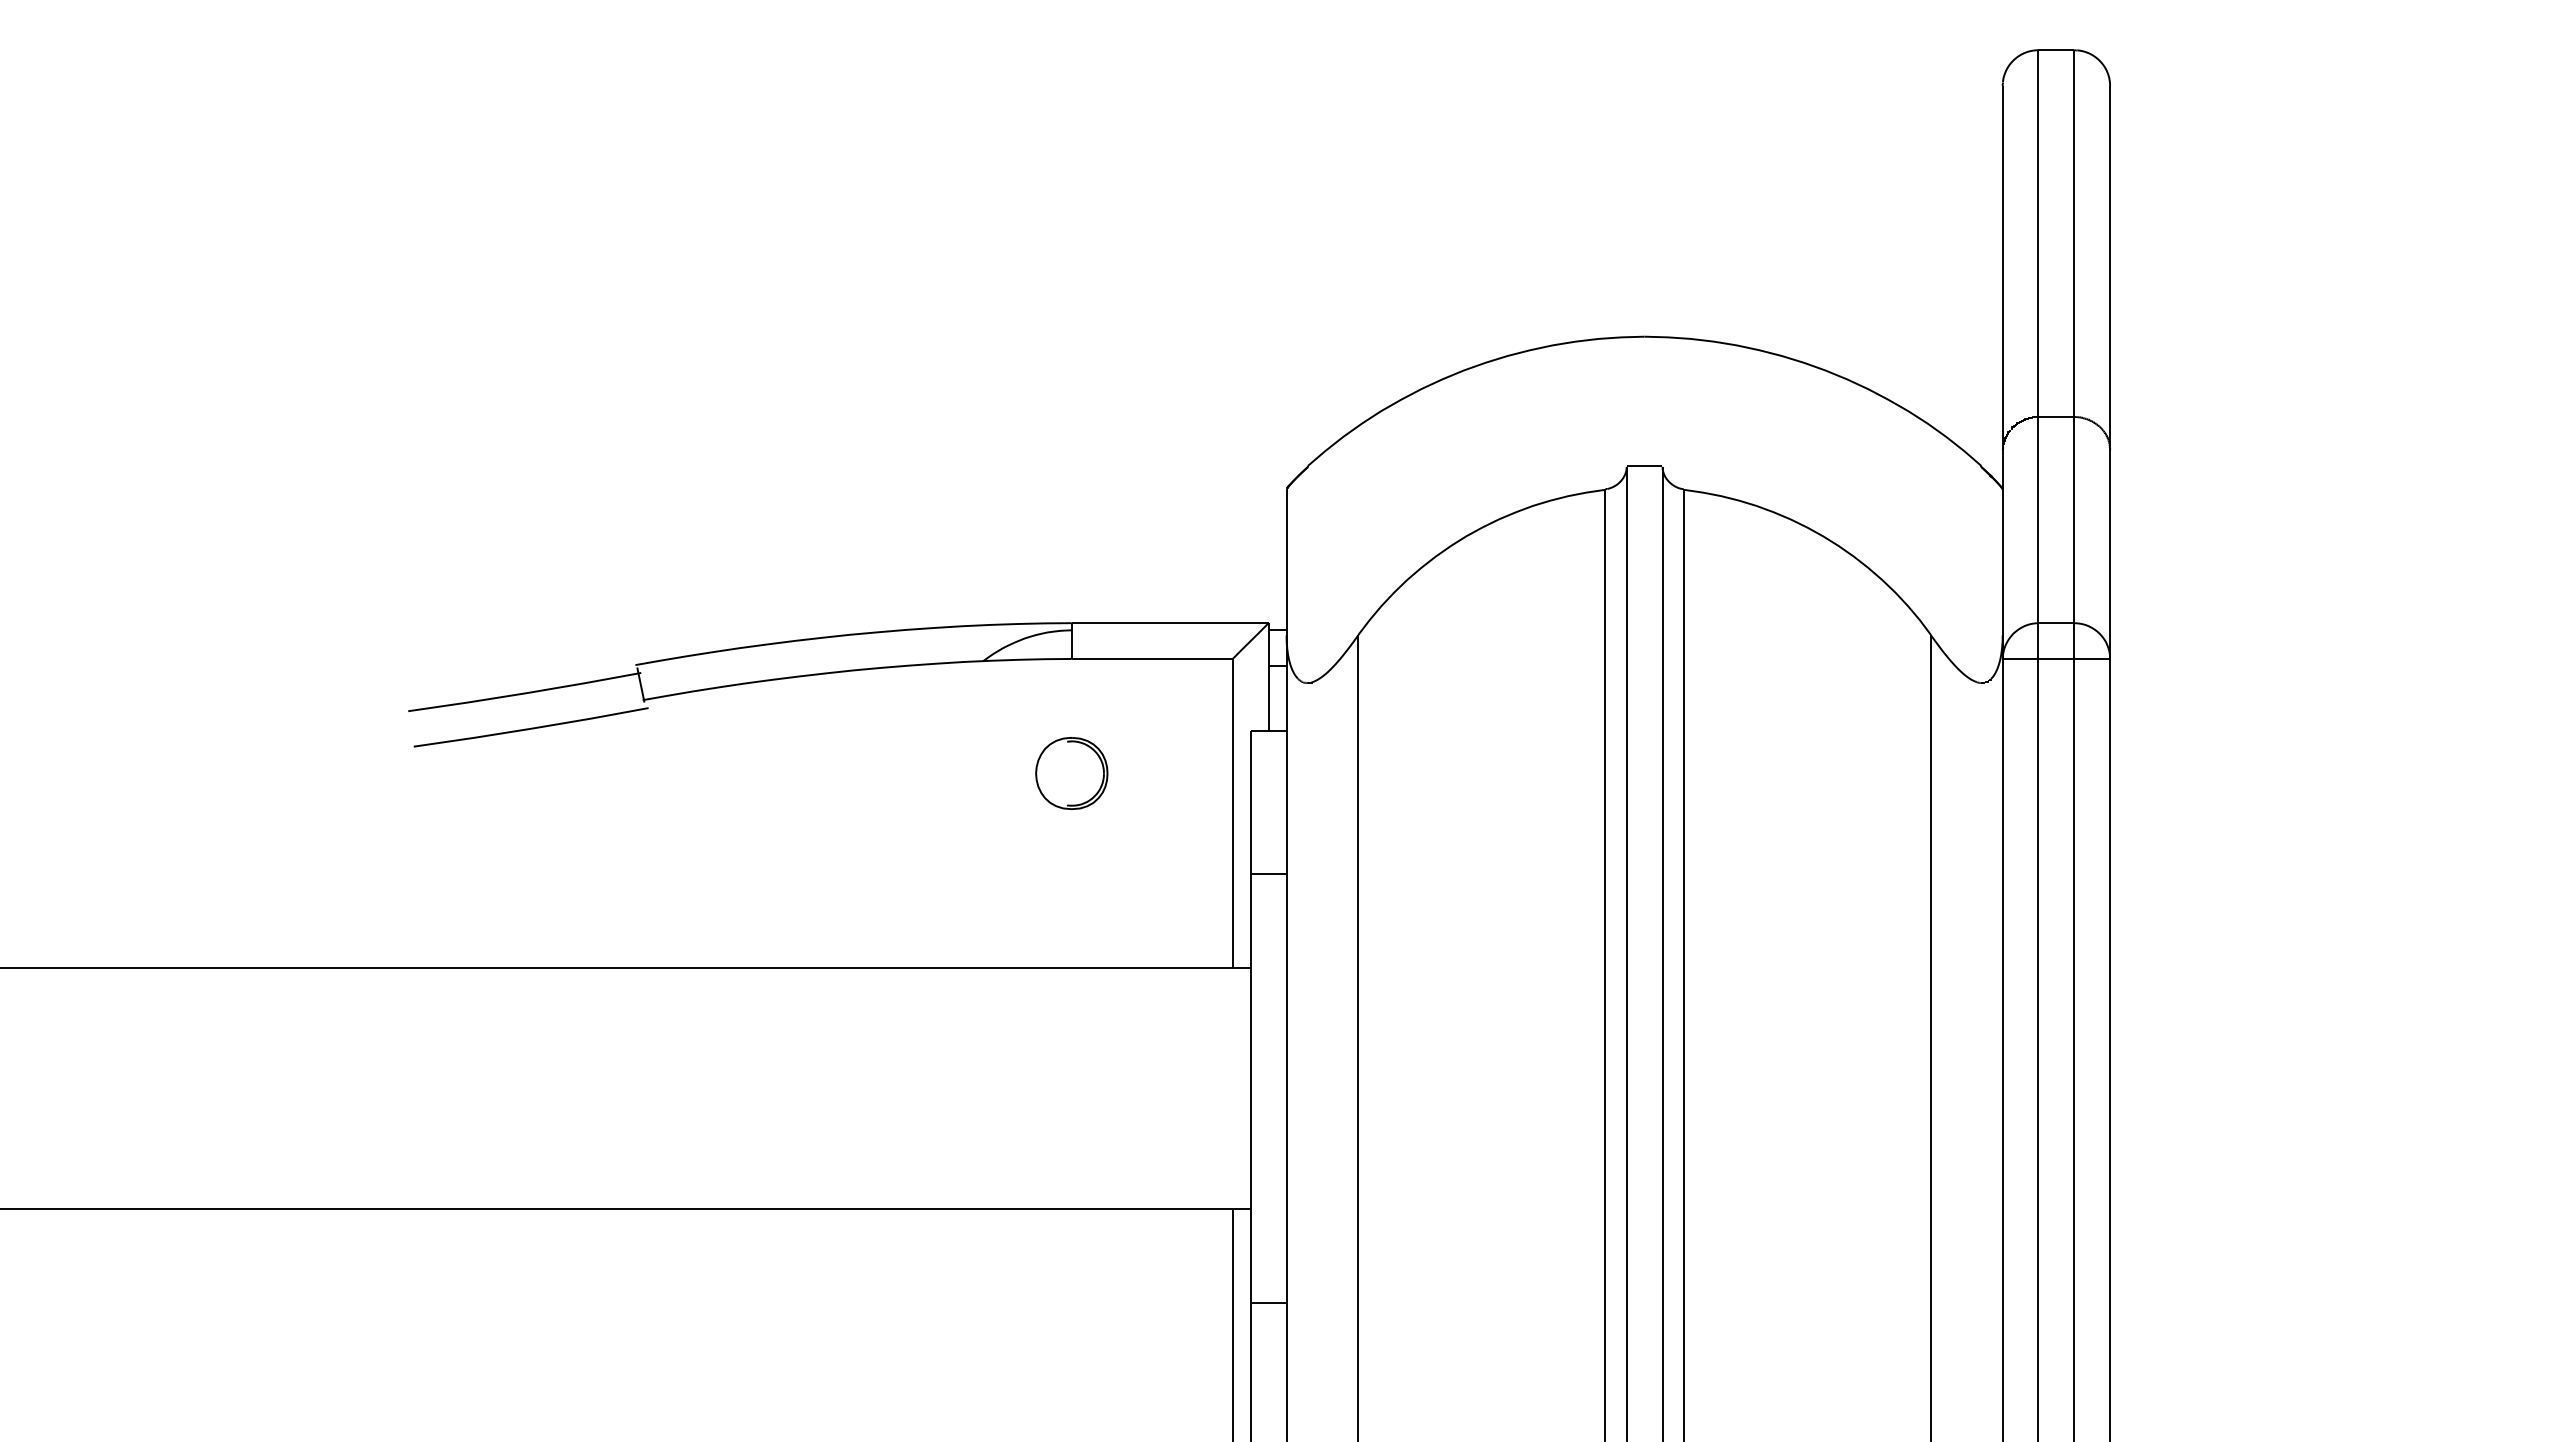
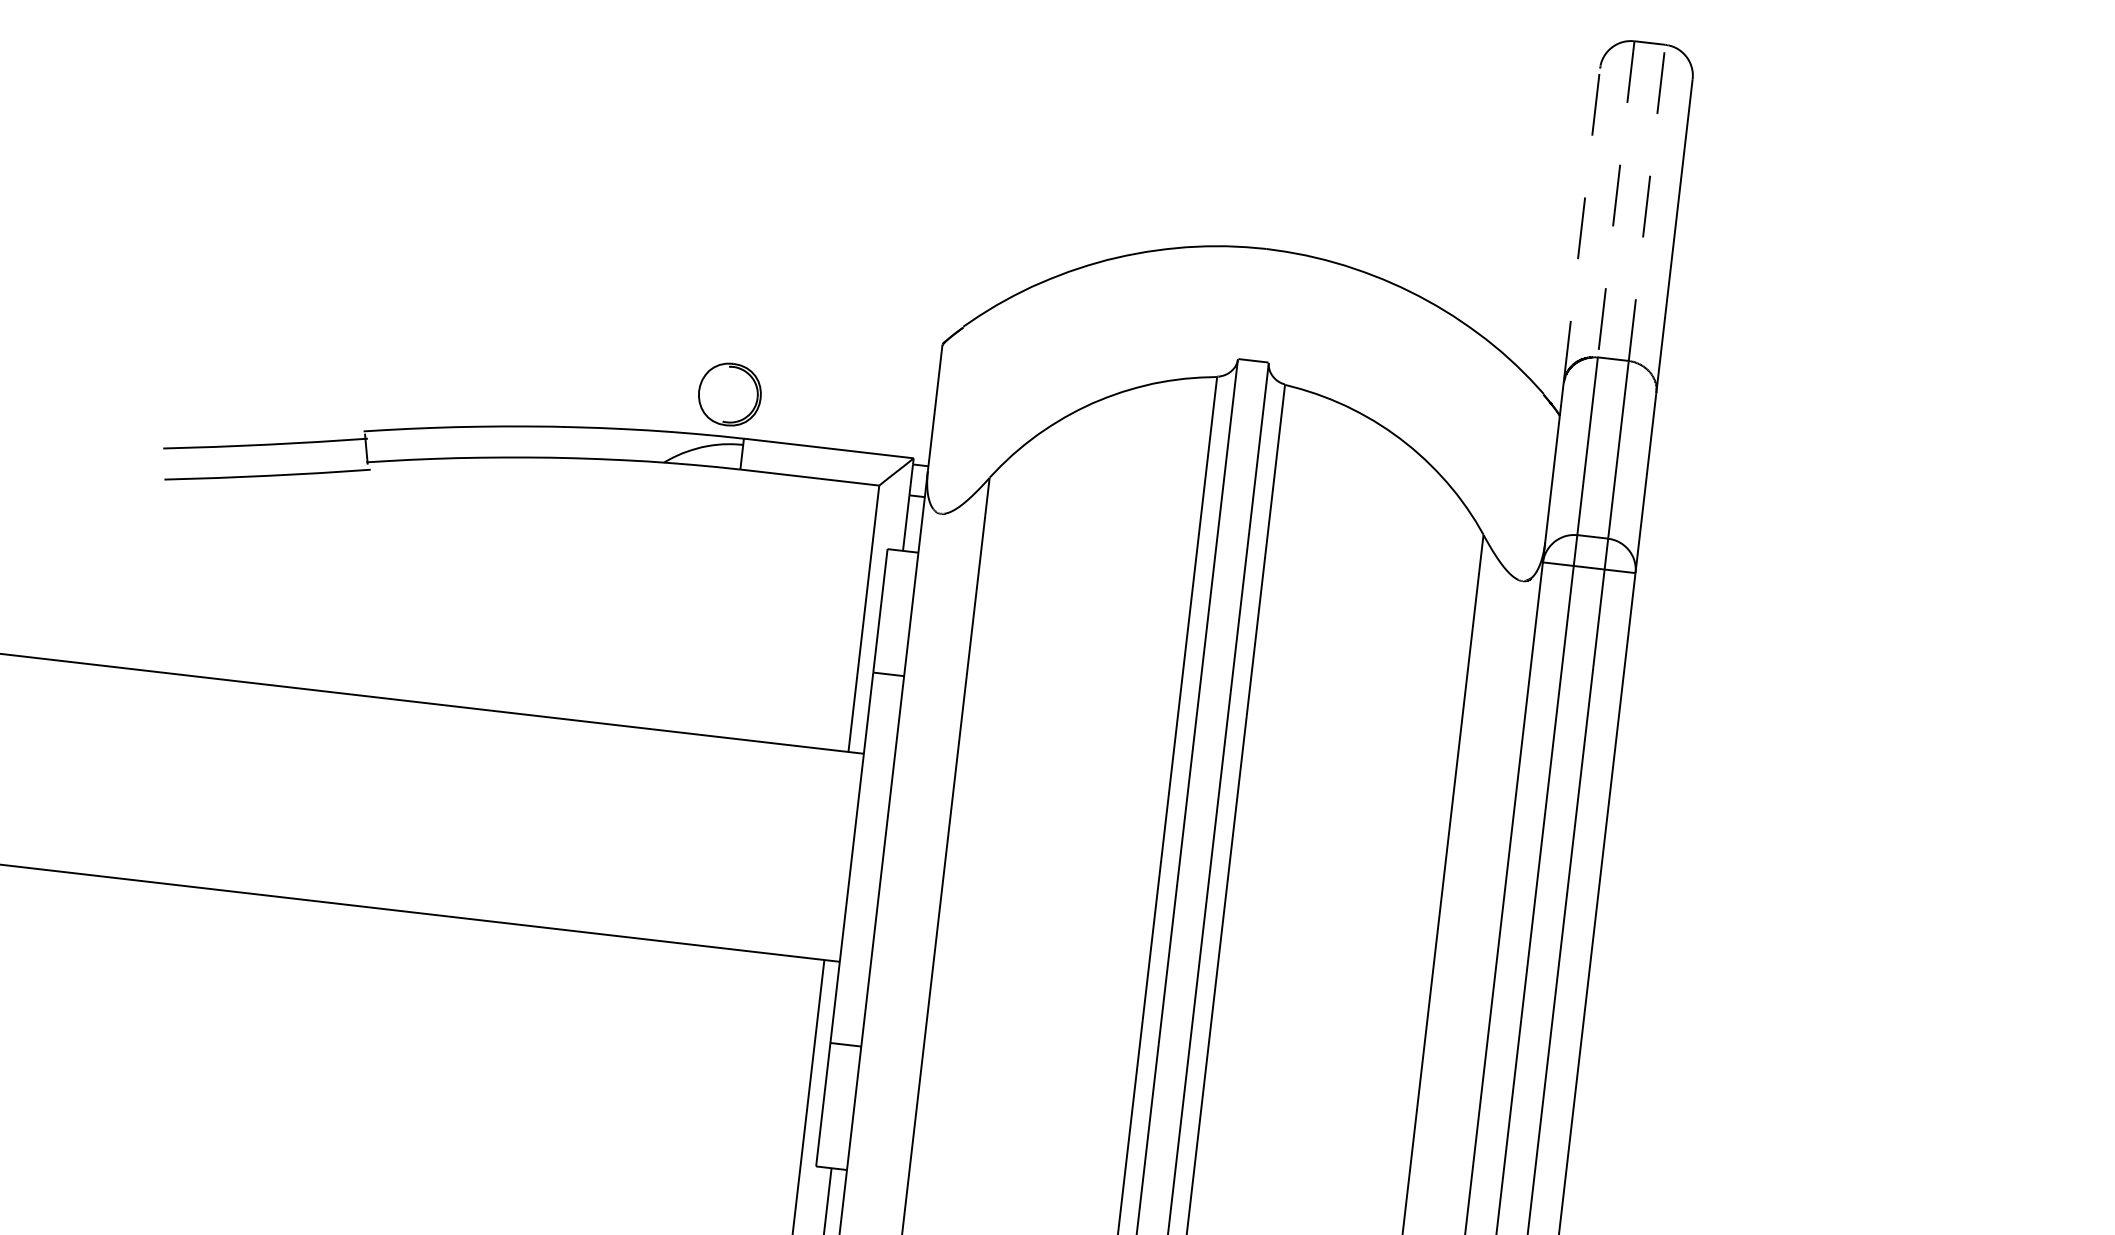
line: (2074, 233) -> (1647, 202), solid -> dashed
line: (2038, 234) -> (1616, 200), solid -> dashed
line: (2002, 267) -> (1581, 224), solid -> dashed
part: (1071, 773) -> (729, 394), moved

